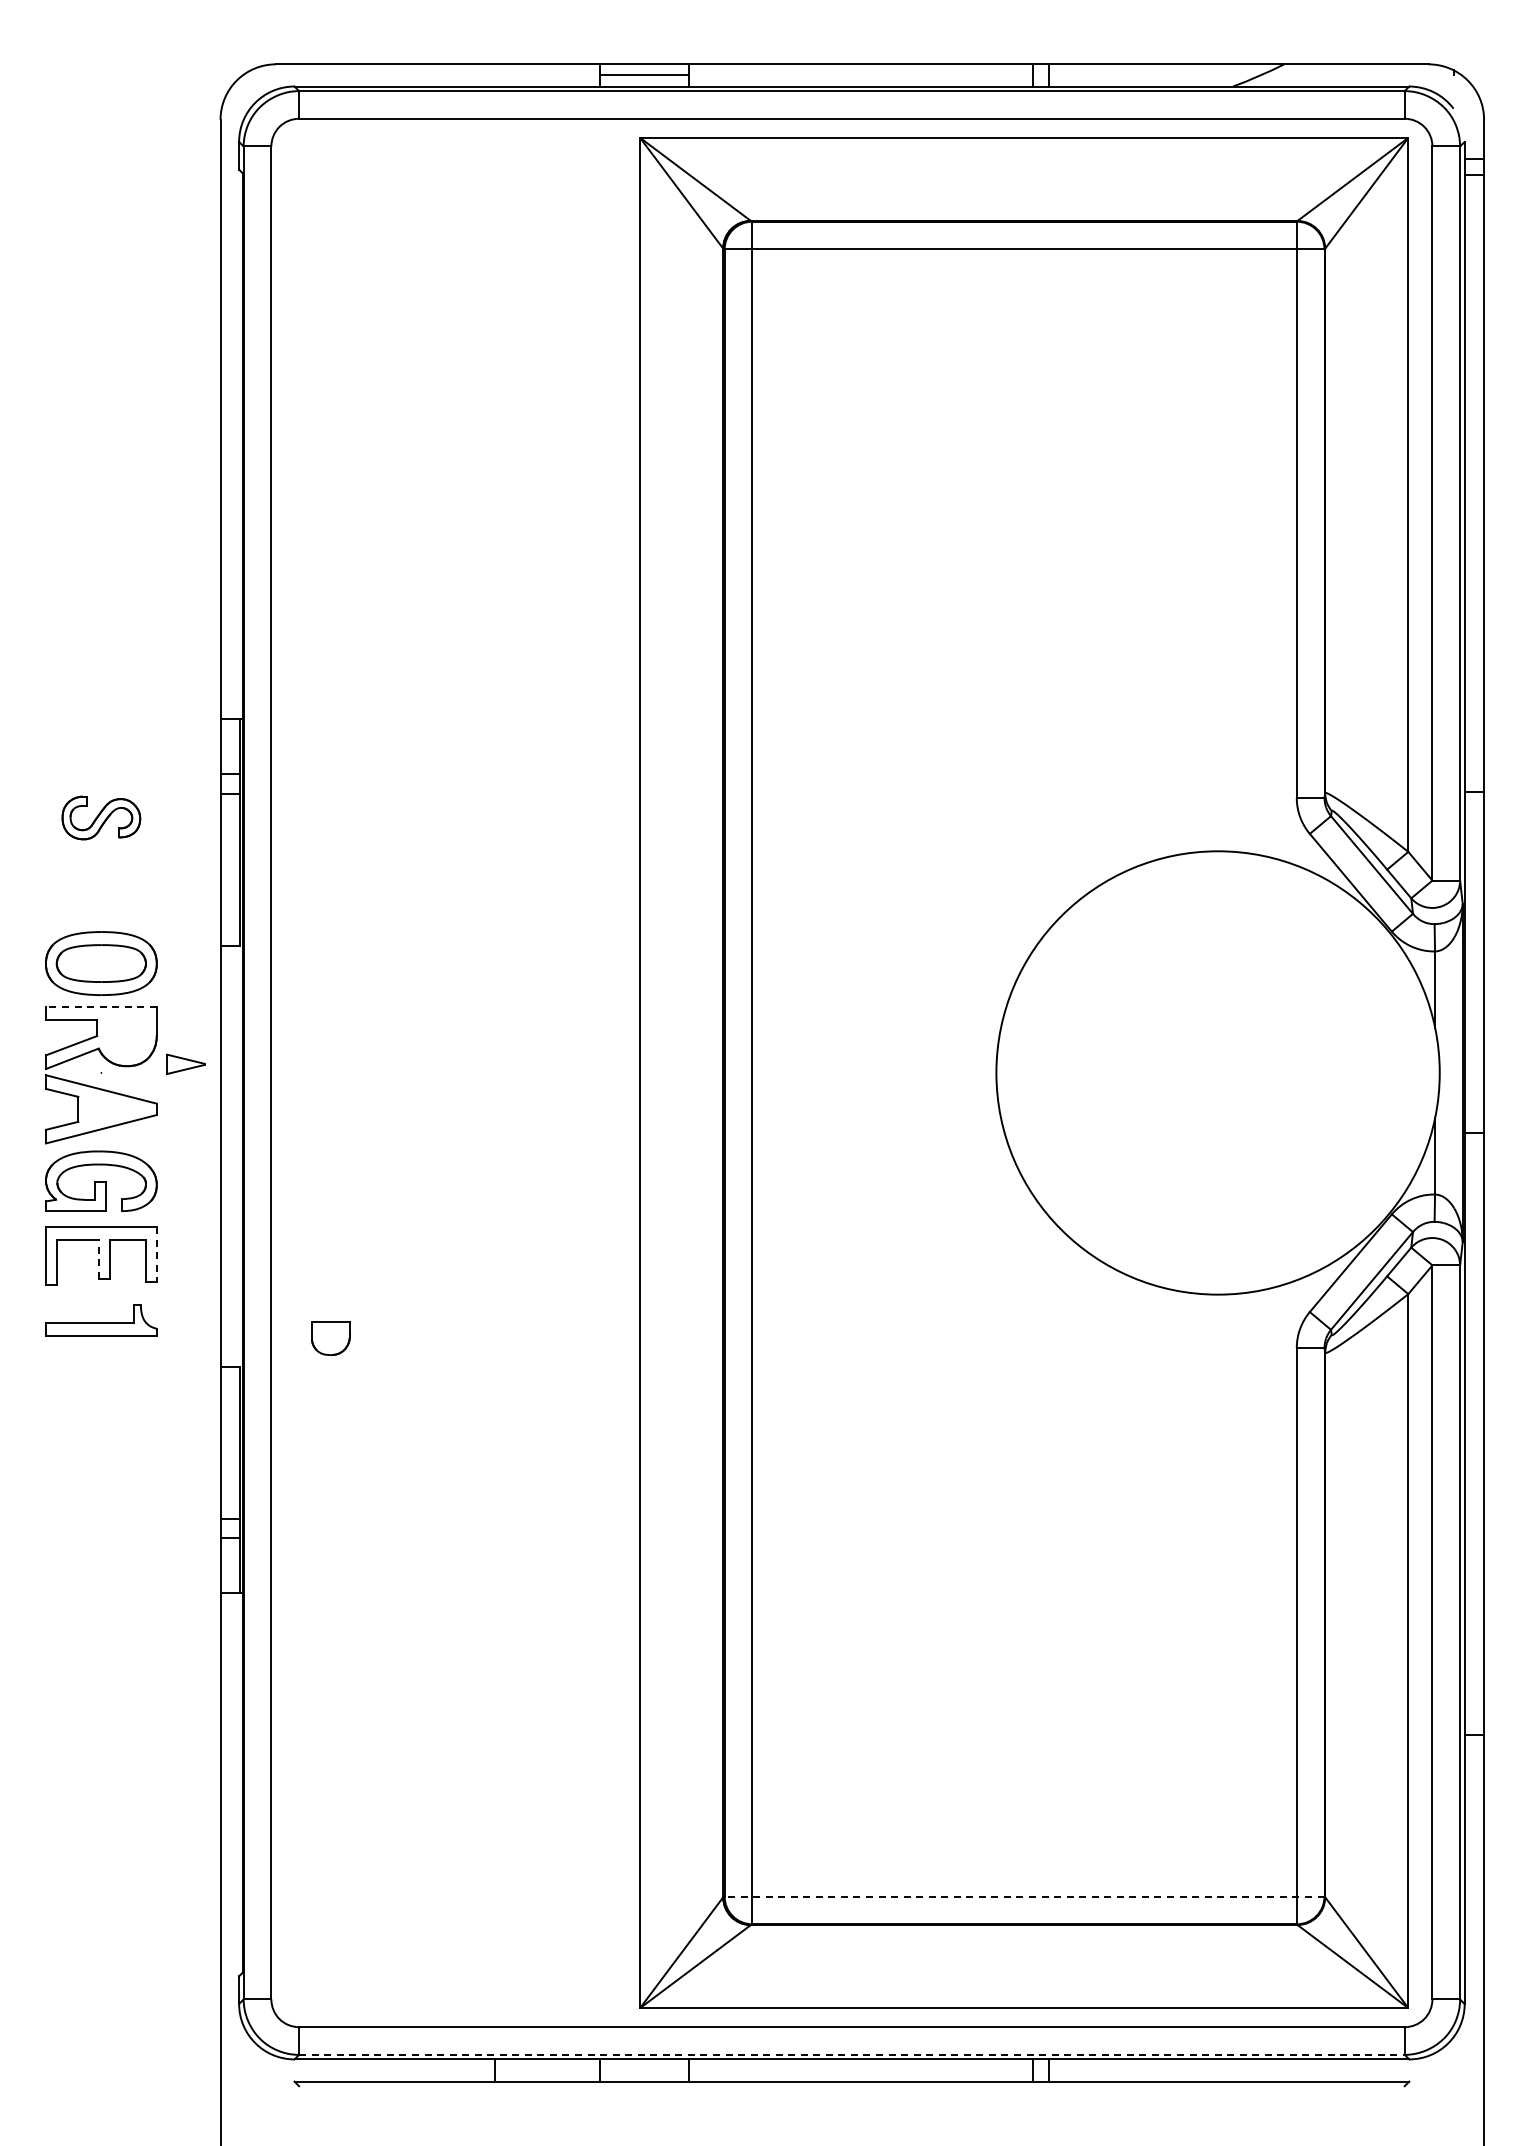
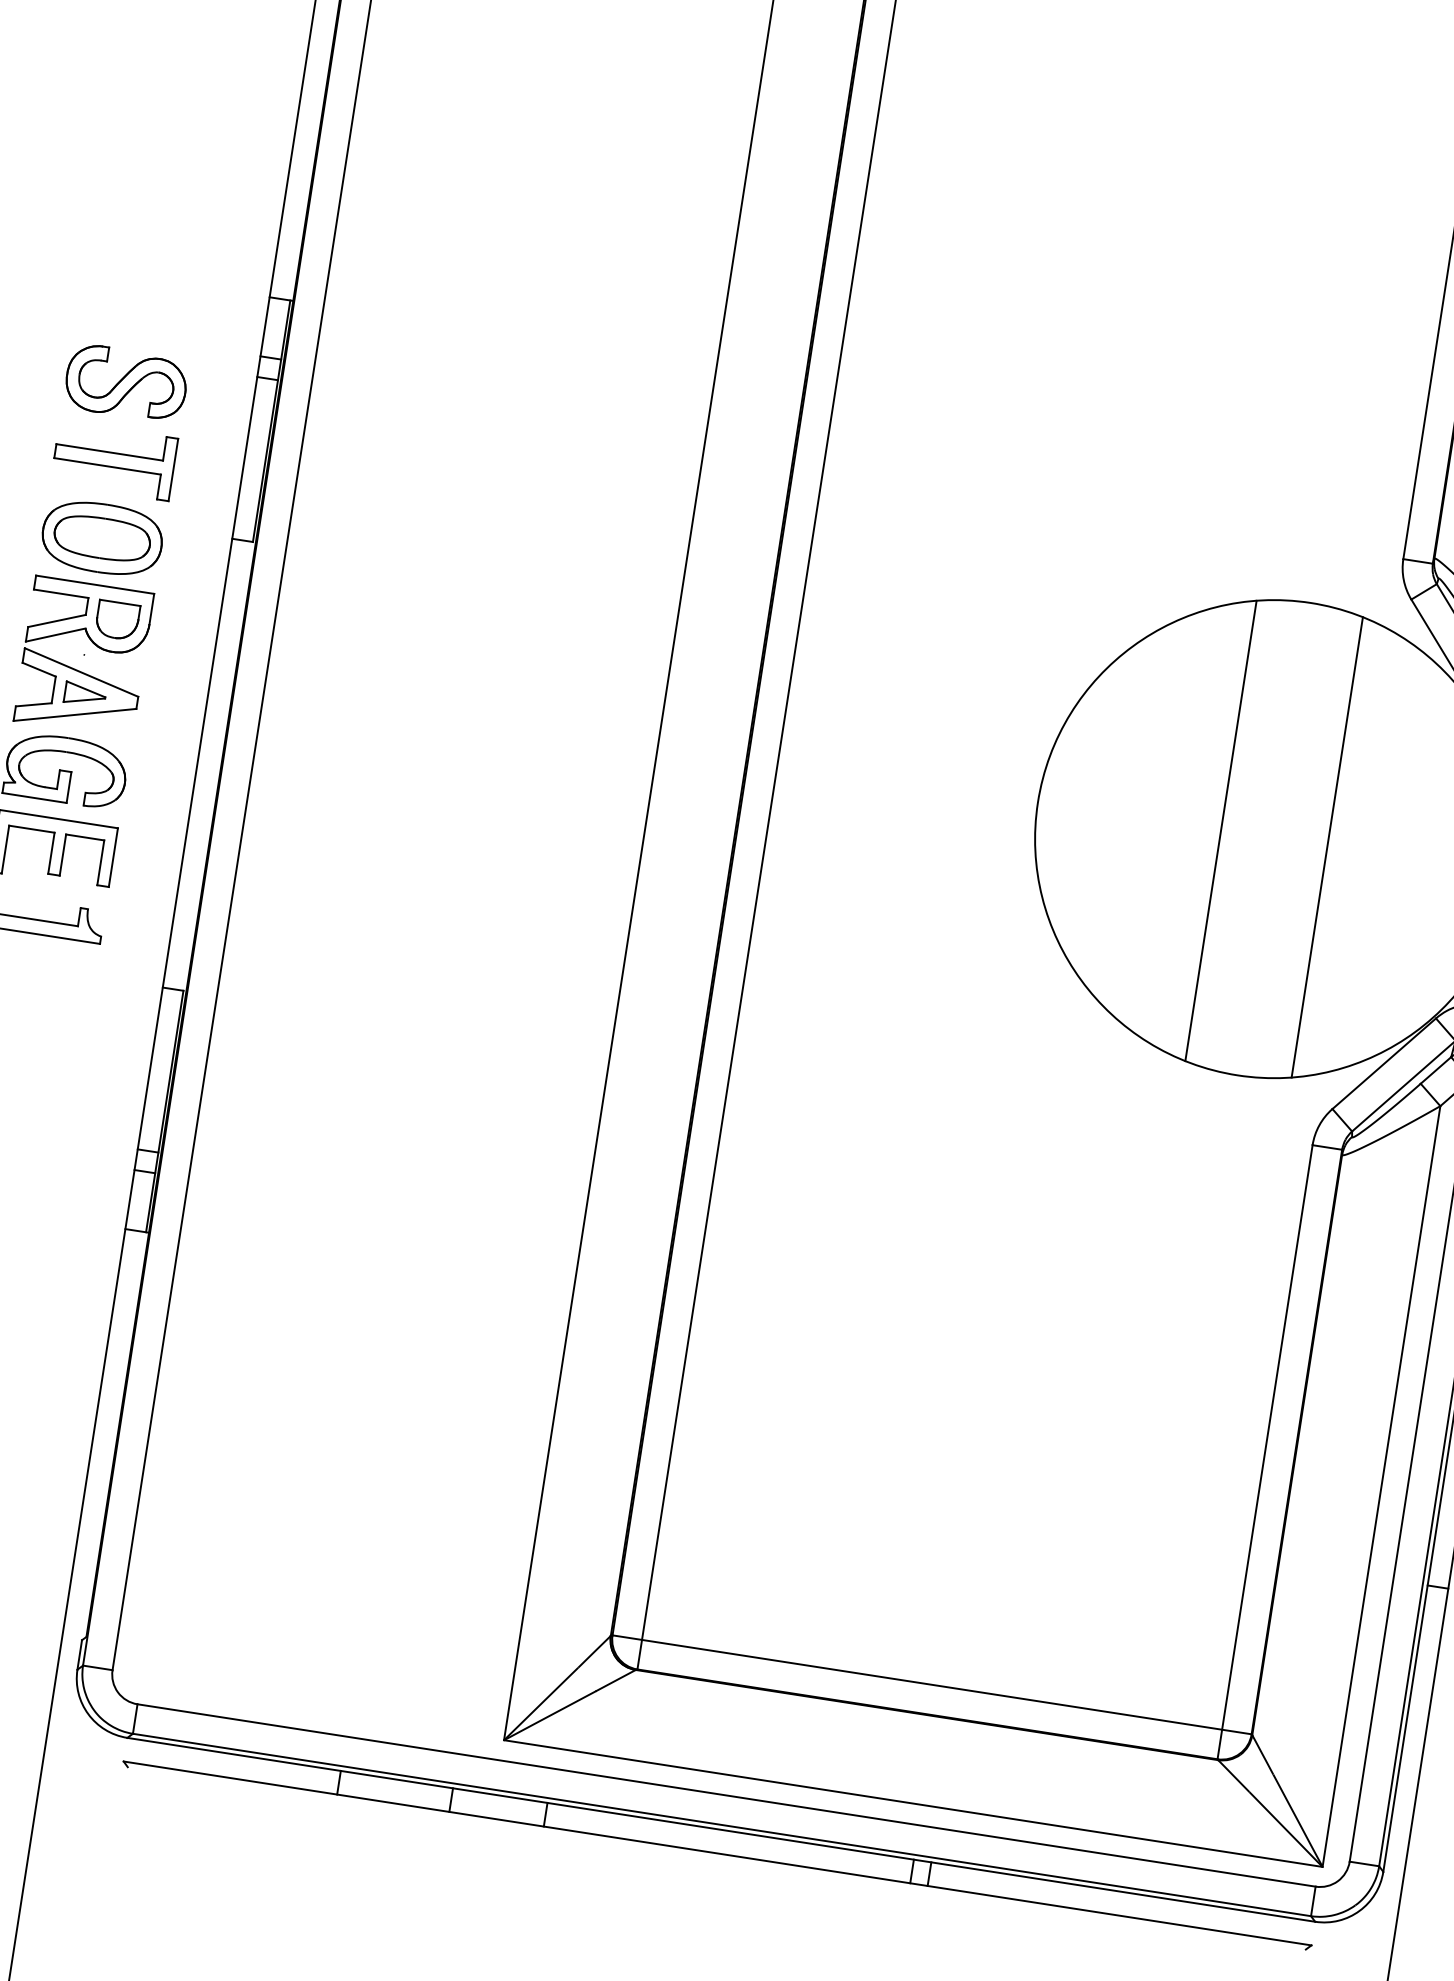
part: (101, 817) -> (126, 382), size x1.43
part: (101, 890) -> (114, 460), added
line: (100, 1007) -> (94, 585), dashed -> solid
part: (185, 1063) -> (84, 693), moved
line: (1168, 1073) -> (1221, 831), added
line: (1267, 1073) -> (1326, 847), added
line: (156, 1254) -> (113, 857), dashed -> solid
line: (99, 1258) -> (51, 852), dashed -> solid
part: (330, 1338) -> (117, 620), moved
line: (1024, 1896) -> (932, 1684), dashed -> solid
line: (851, 2054) -> (721, 1824), dashed -> solid

